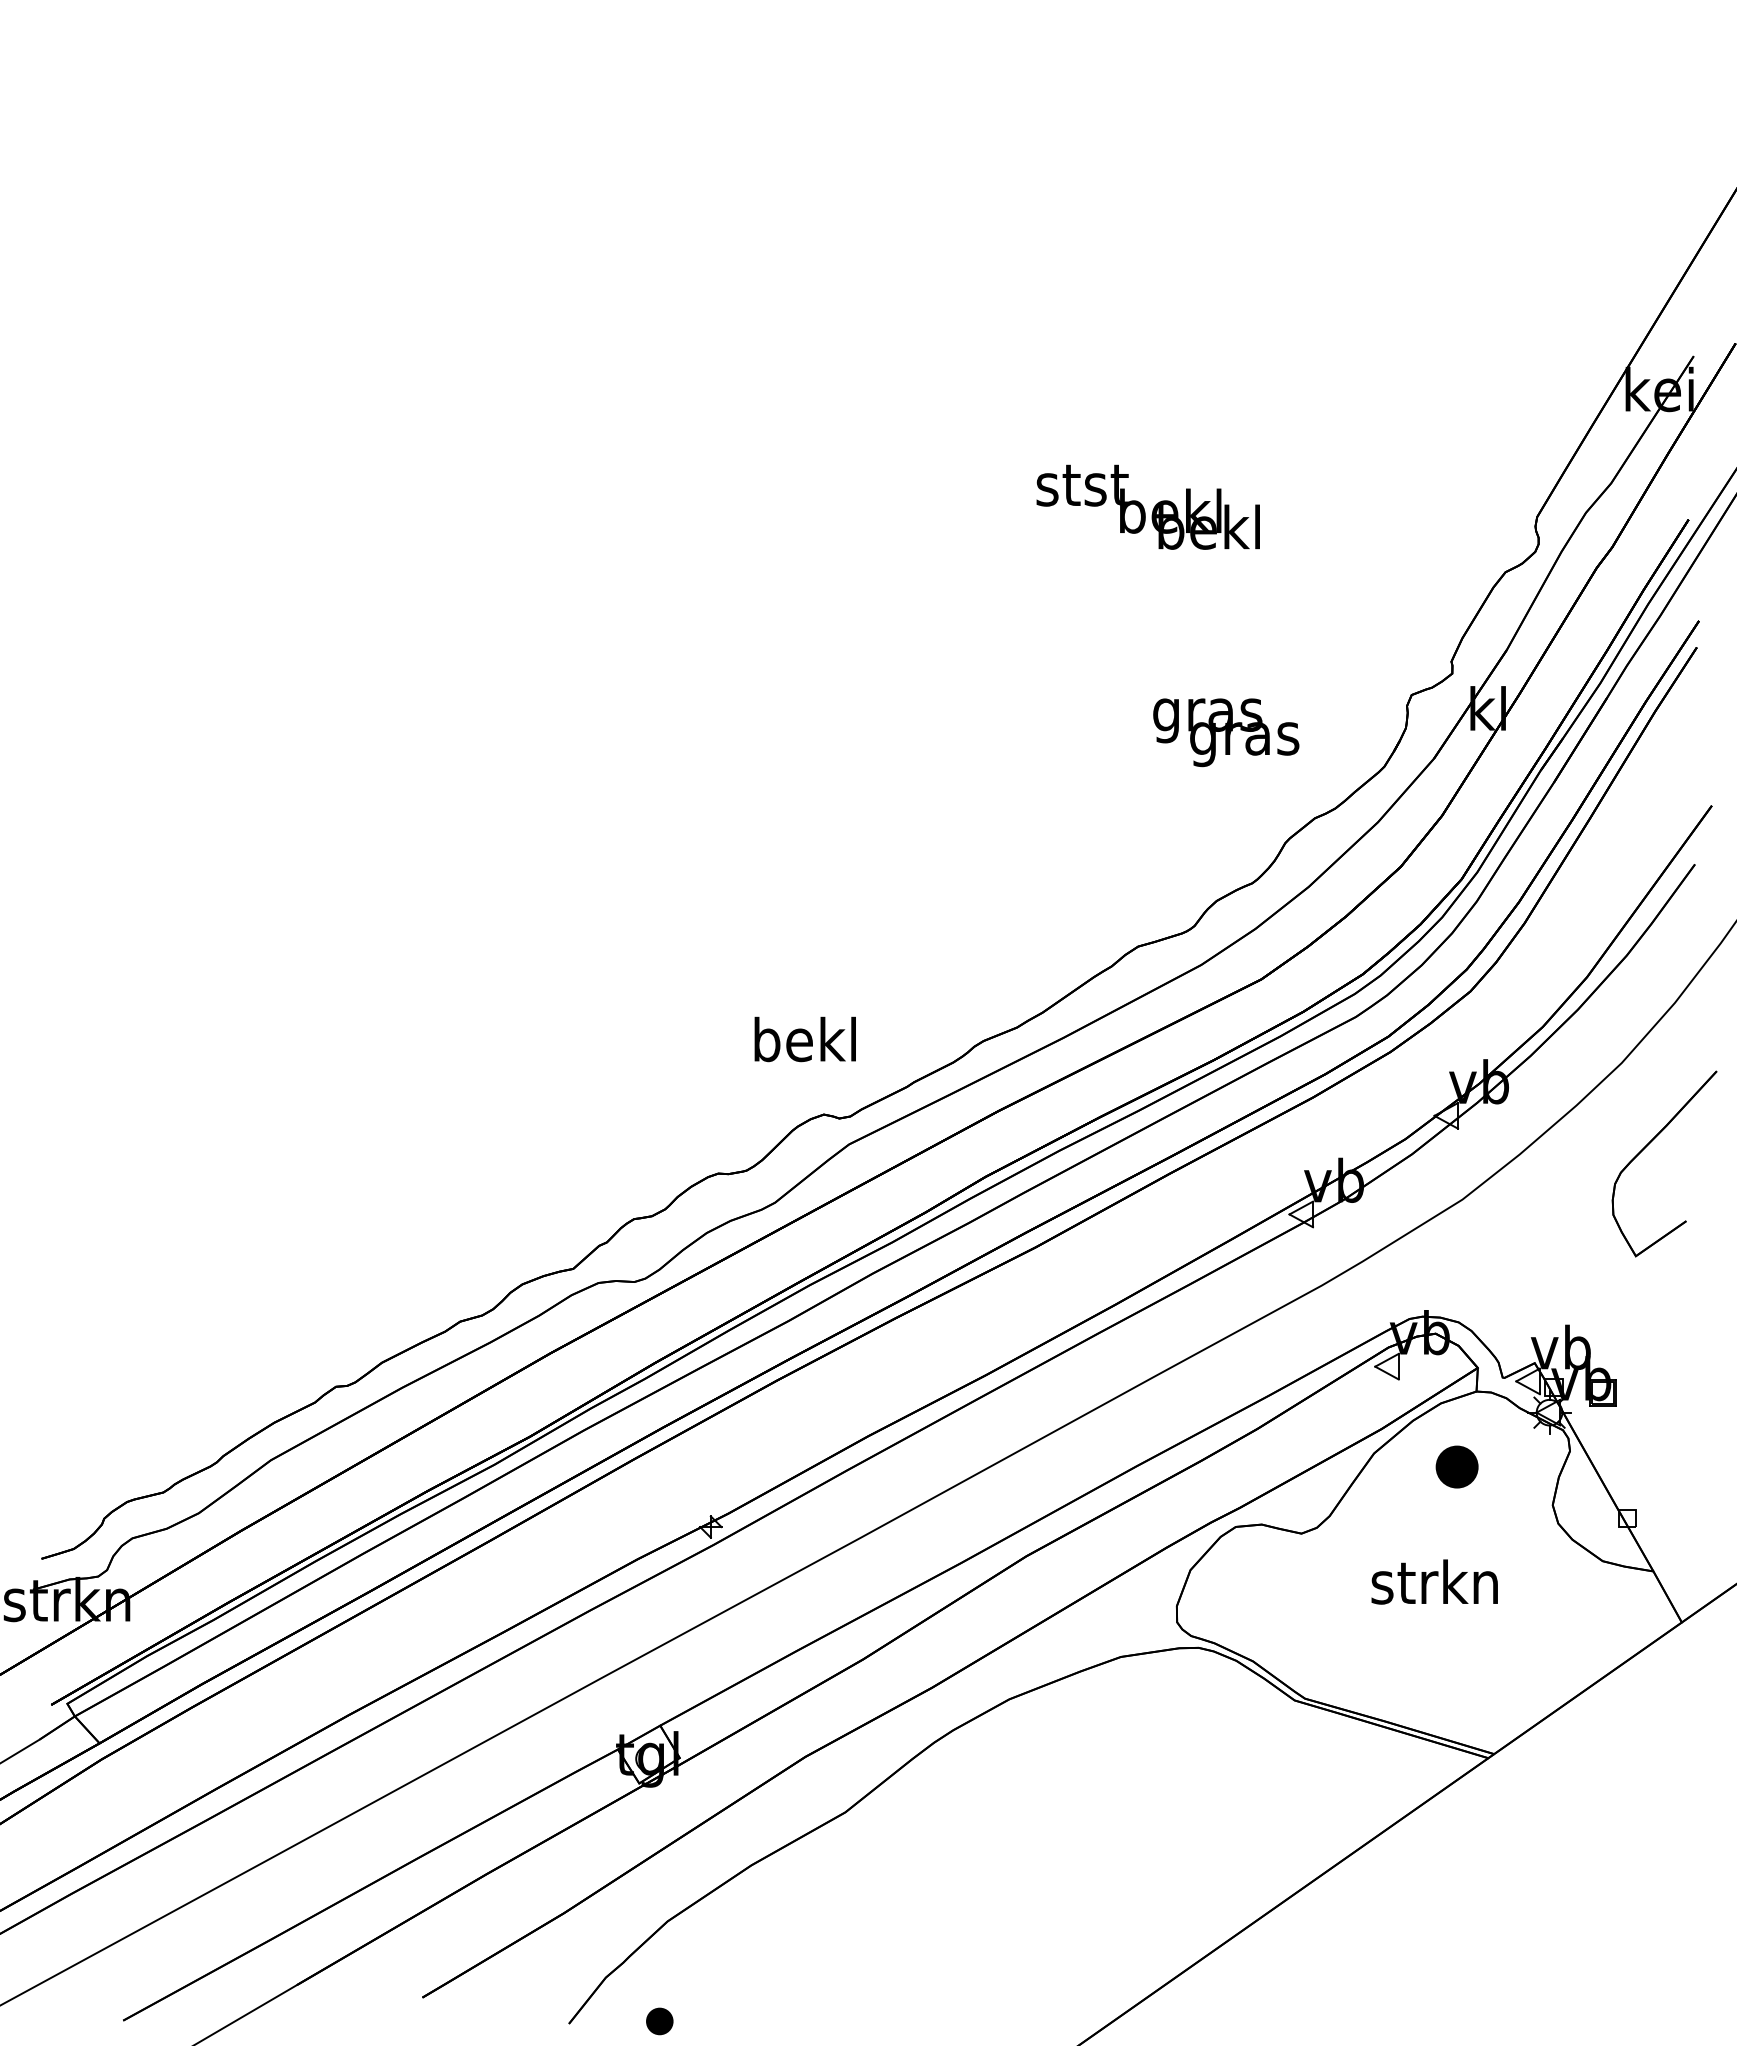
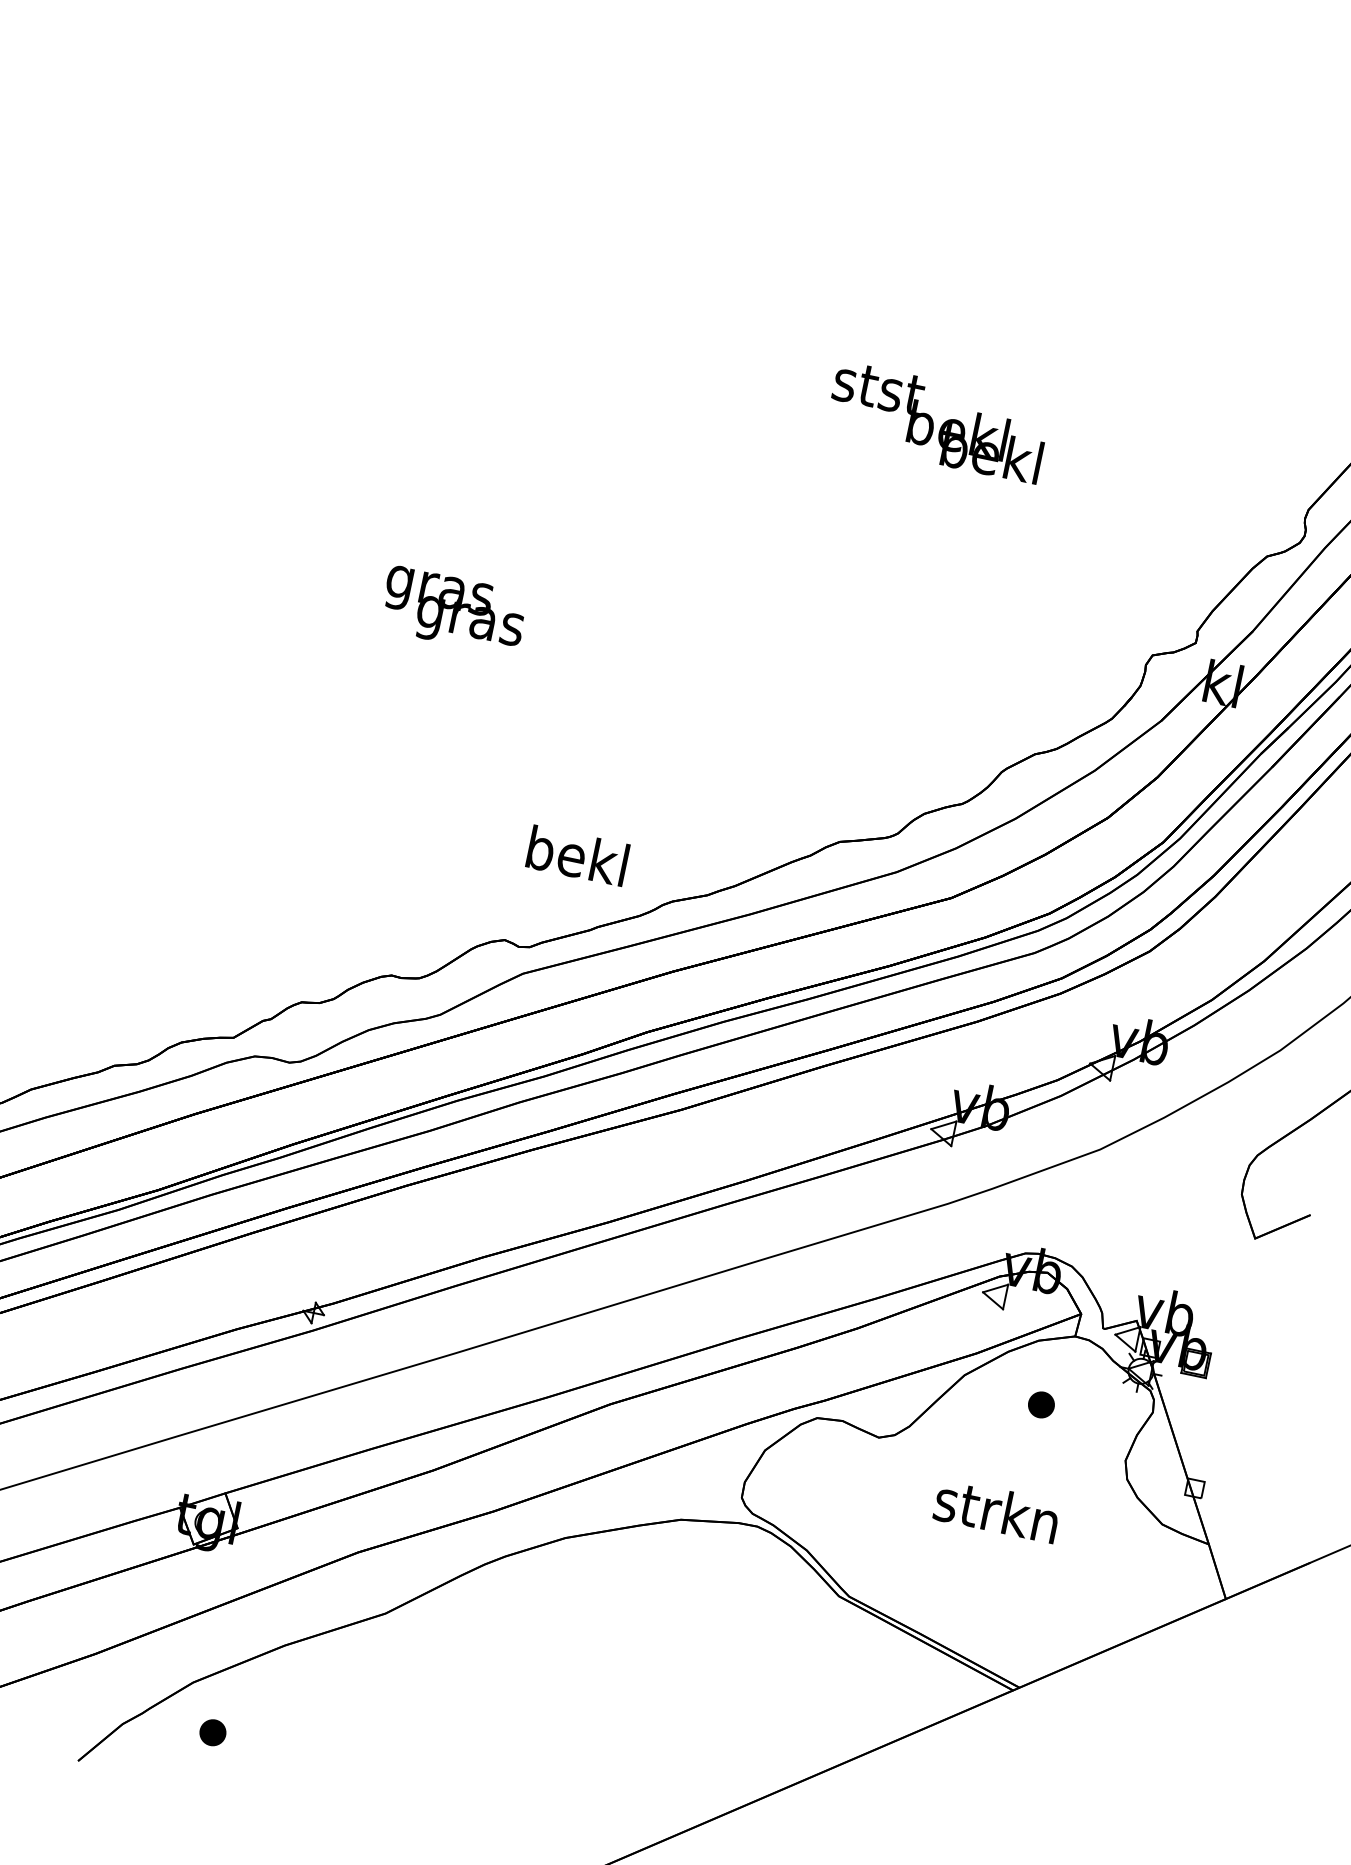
text: (1226, 732) -> (454, 611), moved
text: (804, 1039) -> (577, 855), moved
part: (1456, 1466) -> (1040, 1404), size x0.62
part: (659, 2021) -> (212, 1732), moved

